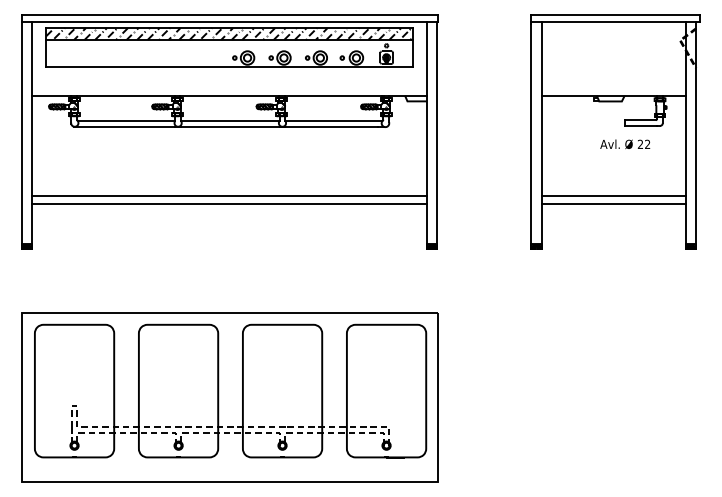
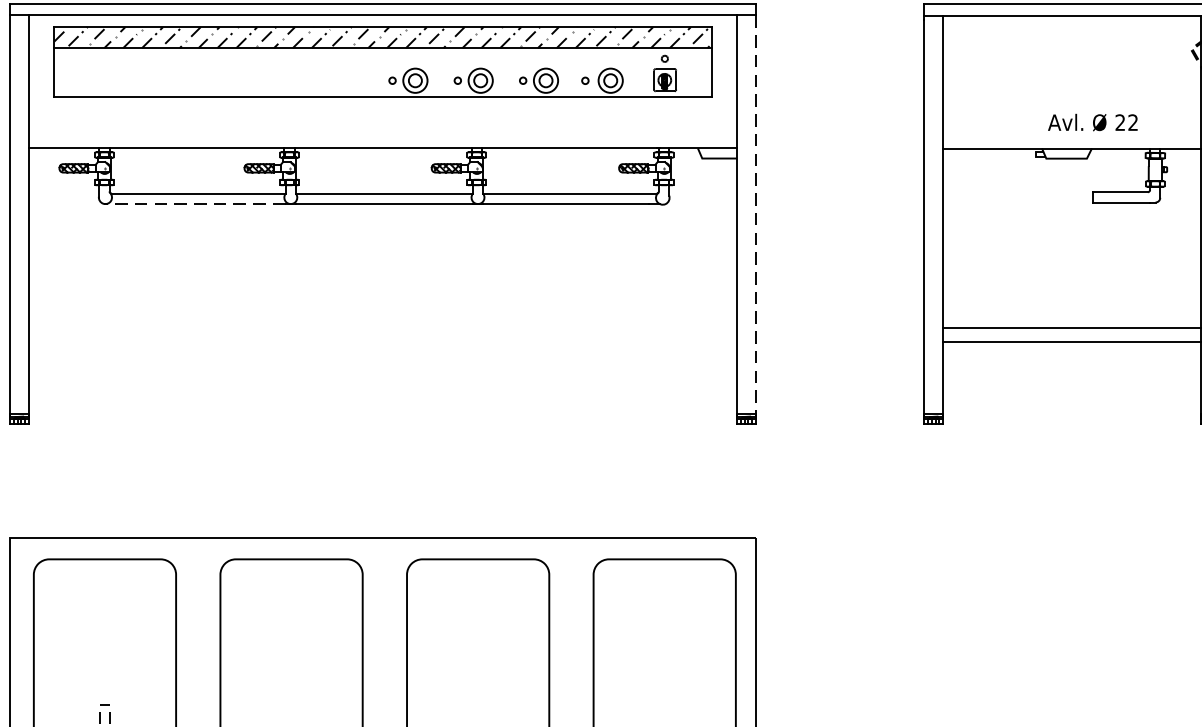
line: (124, 126) -> (194, 203), solid -> dashed
line: (437, 133) -> (756, 216), solid -> dashed
text: (625, 144) -> (1093, 122), moved
line: (229, 195) -> (382, 327), removed
line: (229, 203) -> (382, 341), removed

